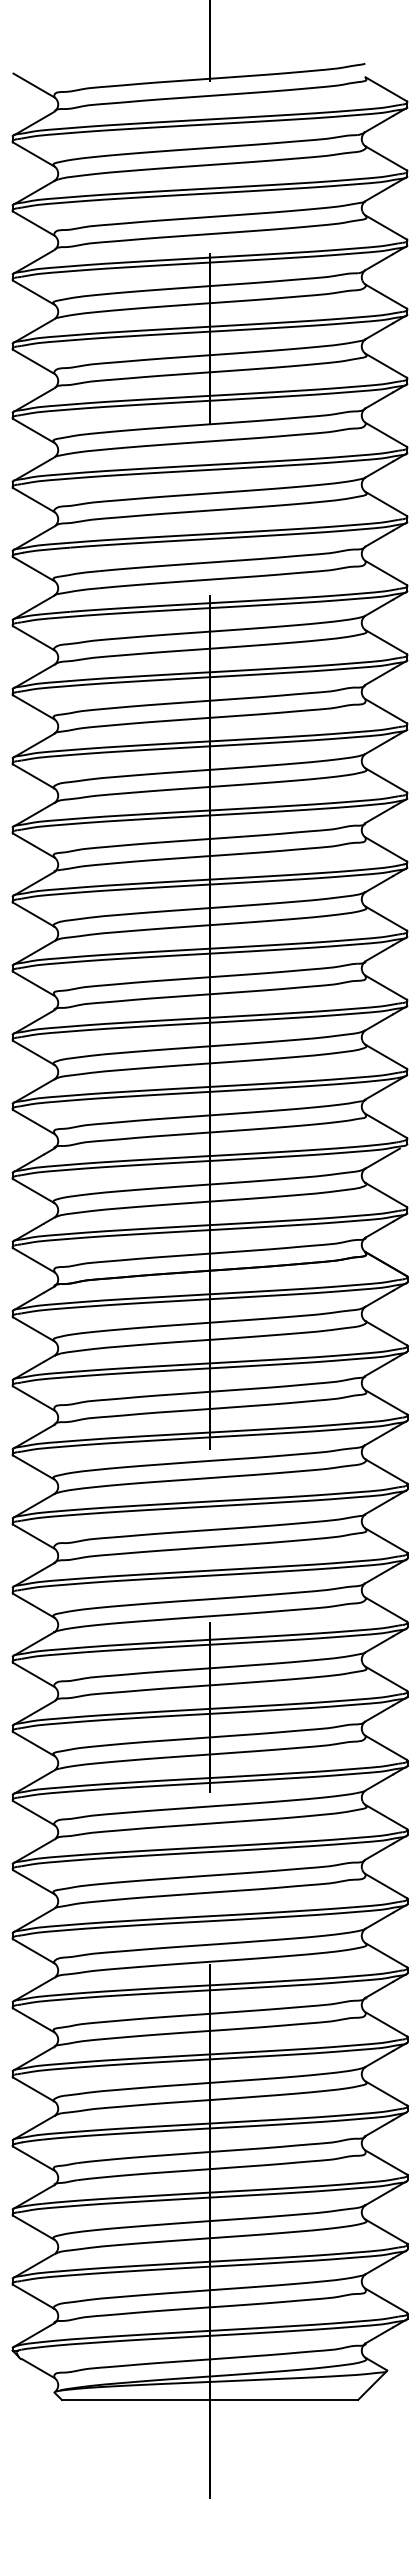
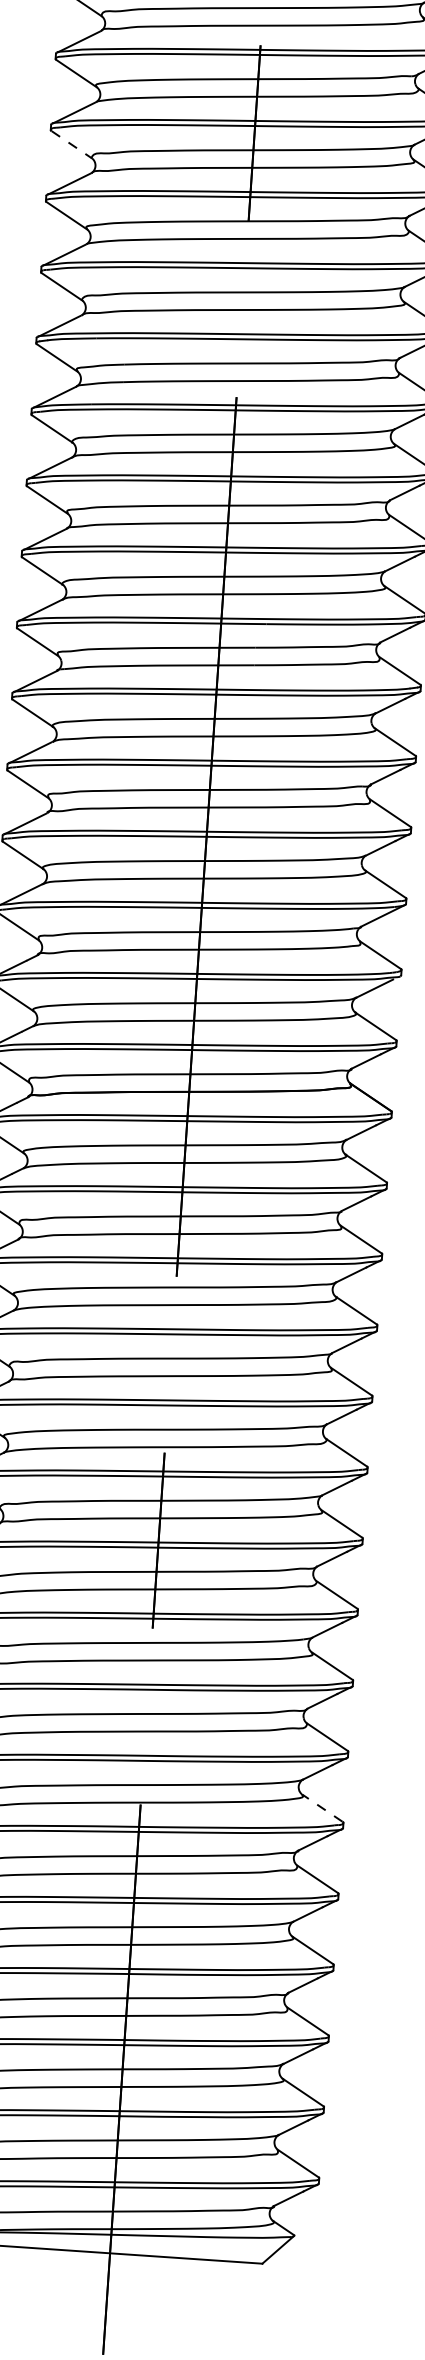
line: (33, 361) -> (71, 144), solid -> dashed
line: (386, 1955) -> (322, 1808), solid -> dashed

